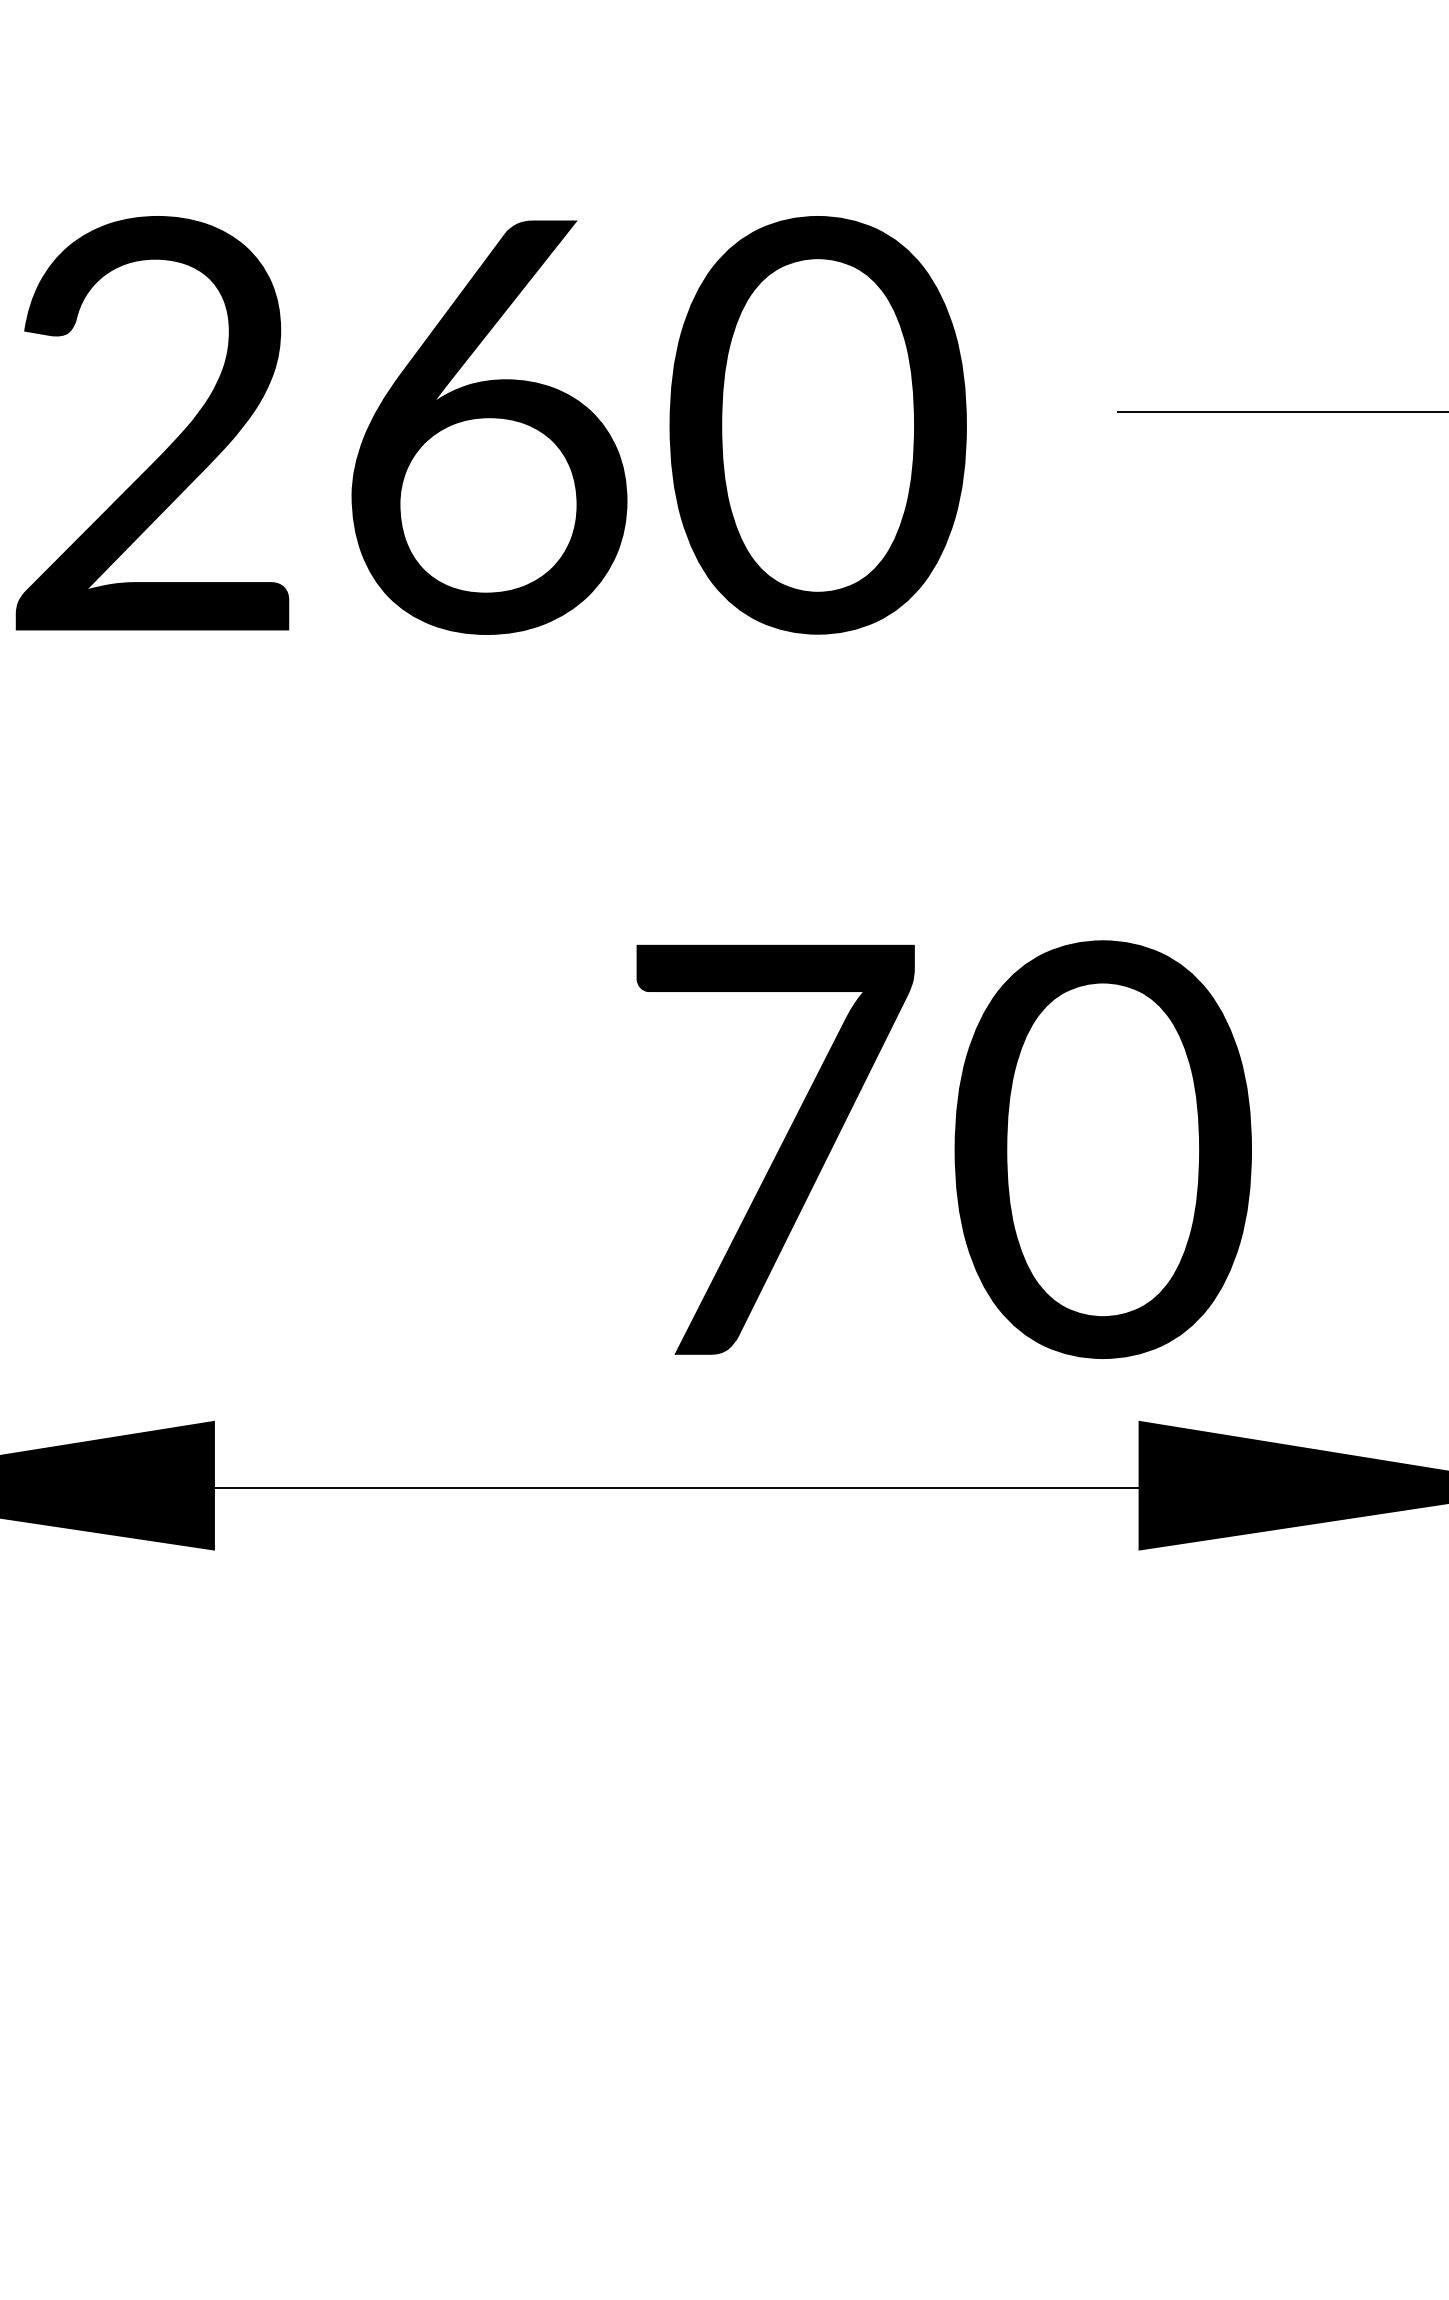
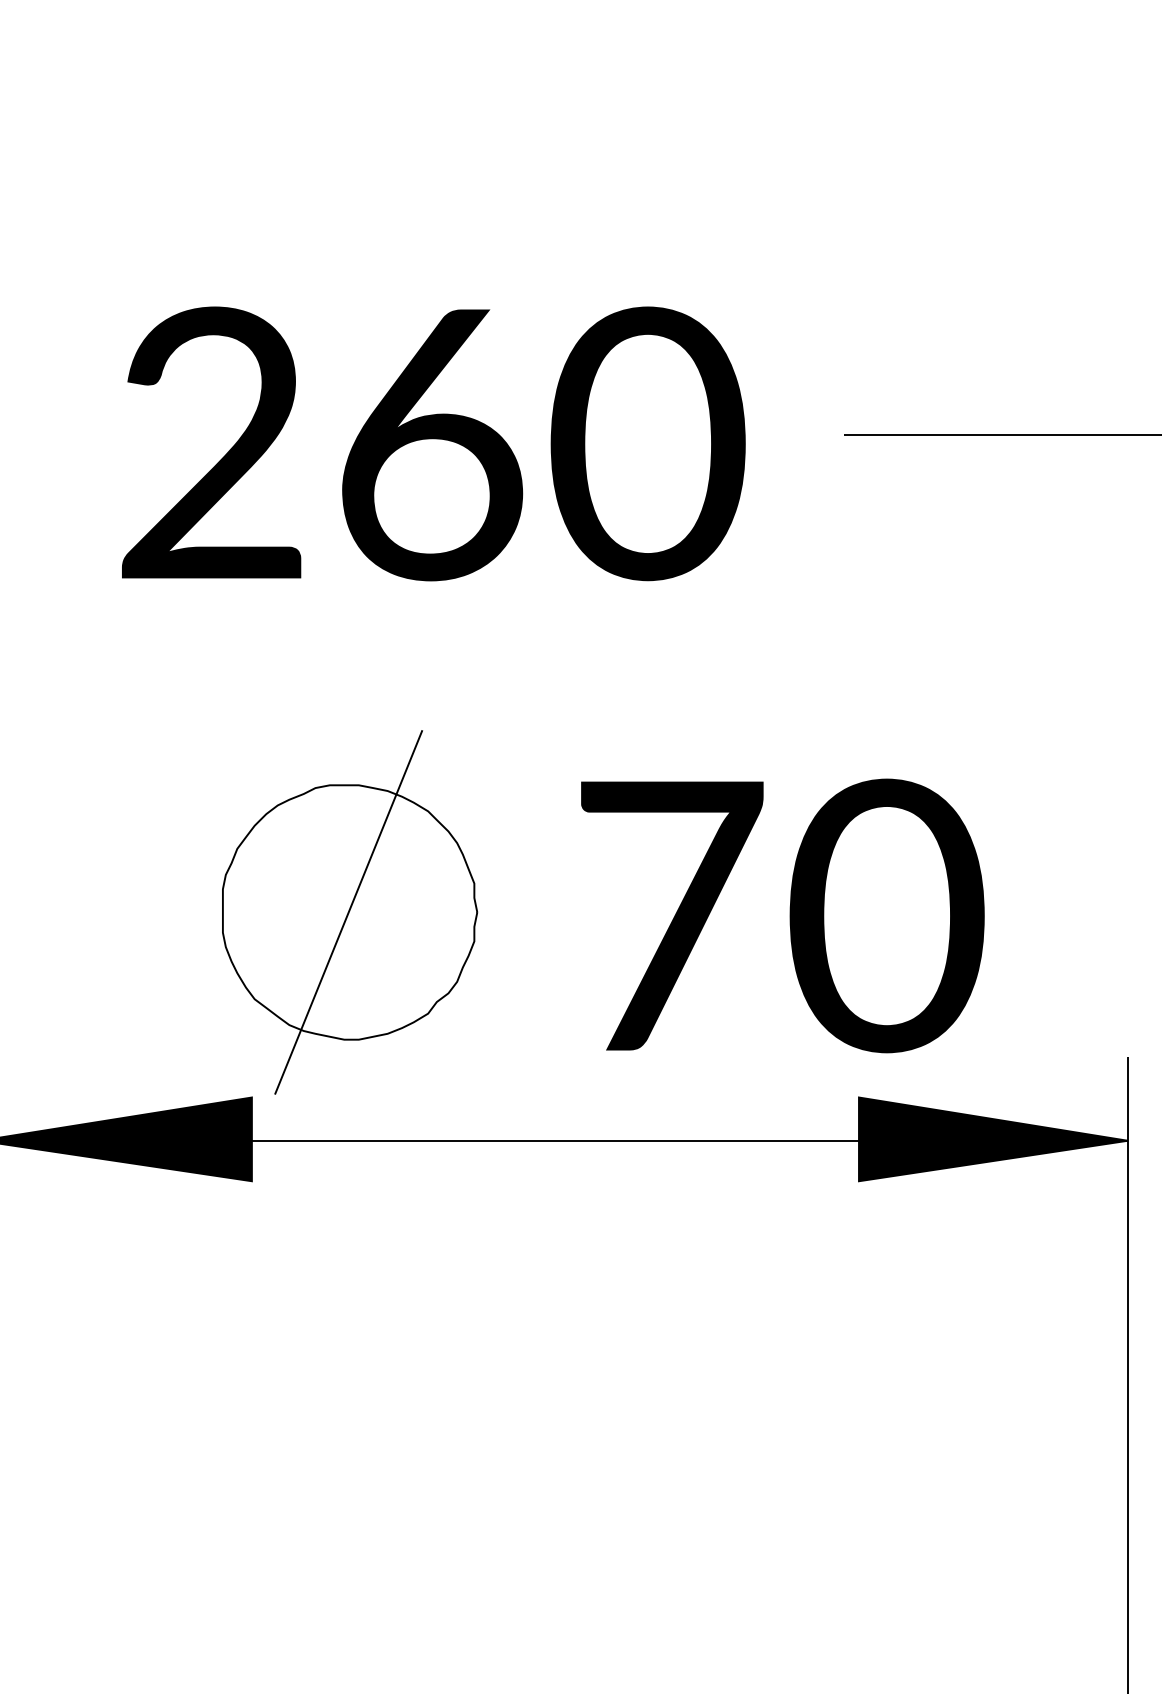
part: (364, 1139) -> (350, 912), added
text: (943, 1148) -> (782, 915), moved

